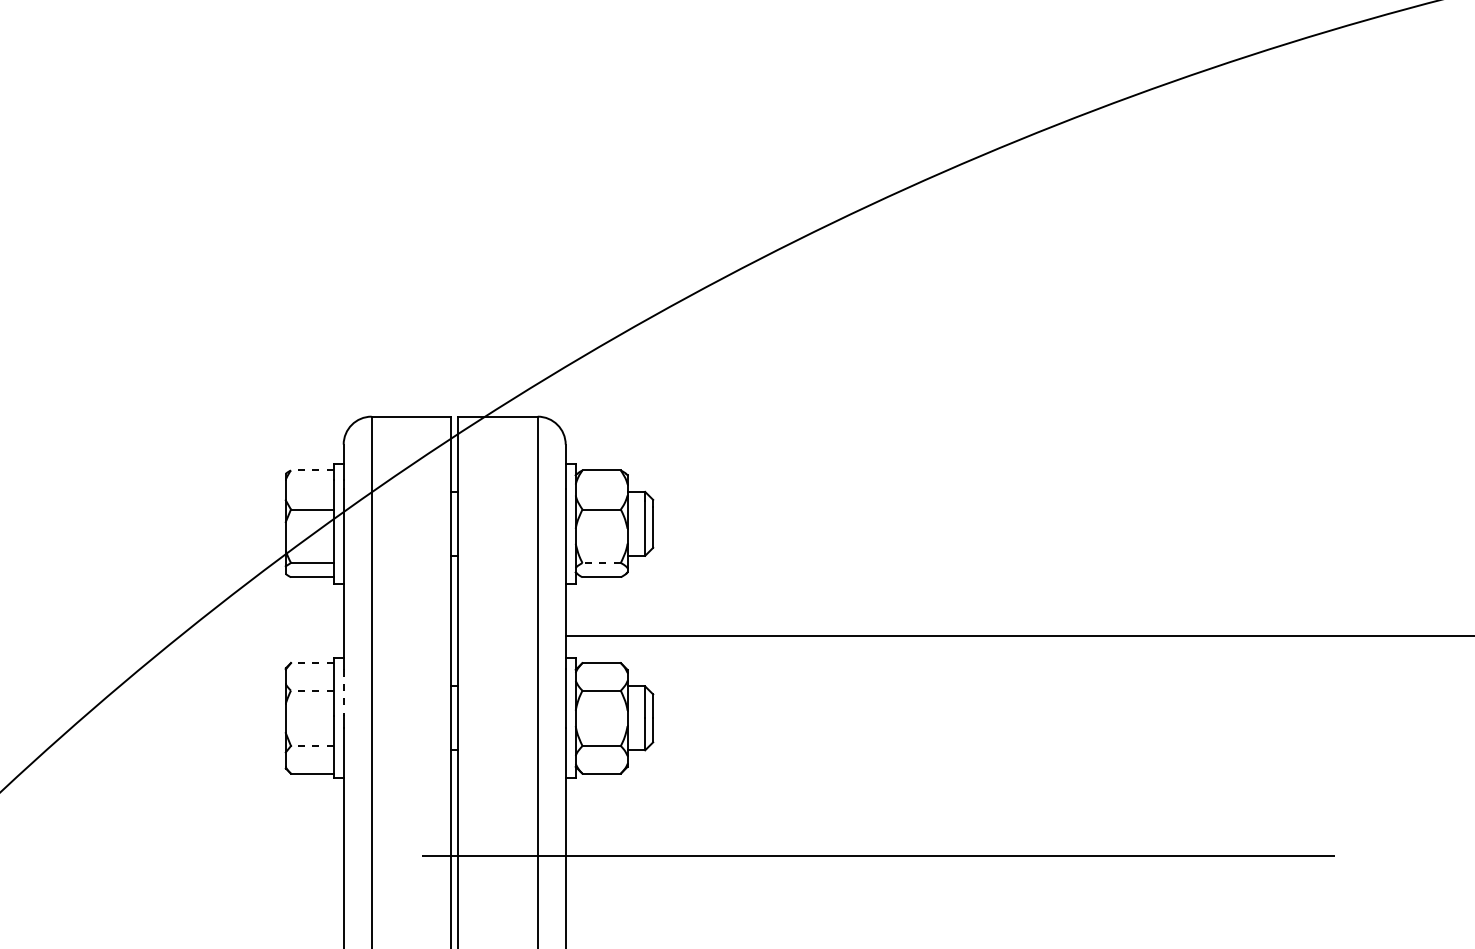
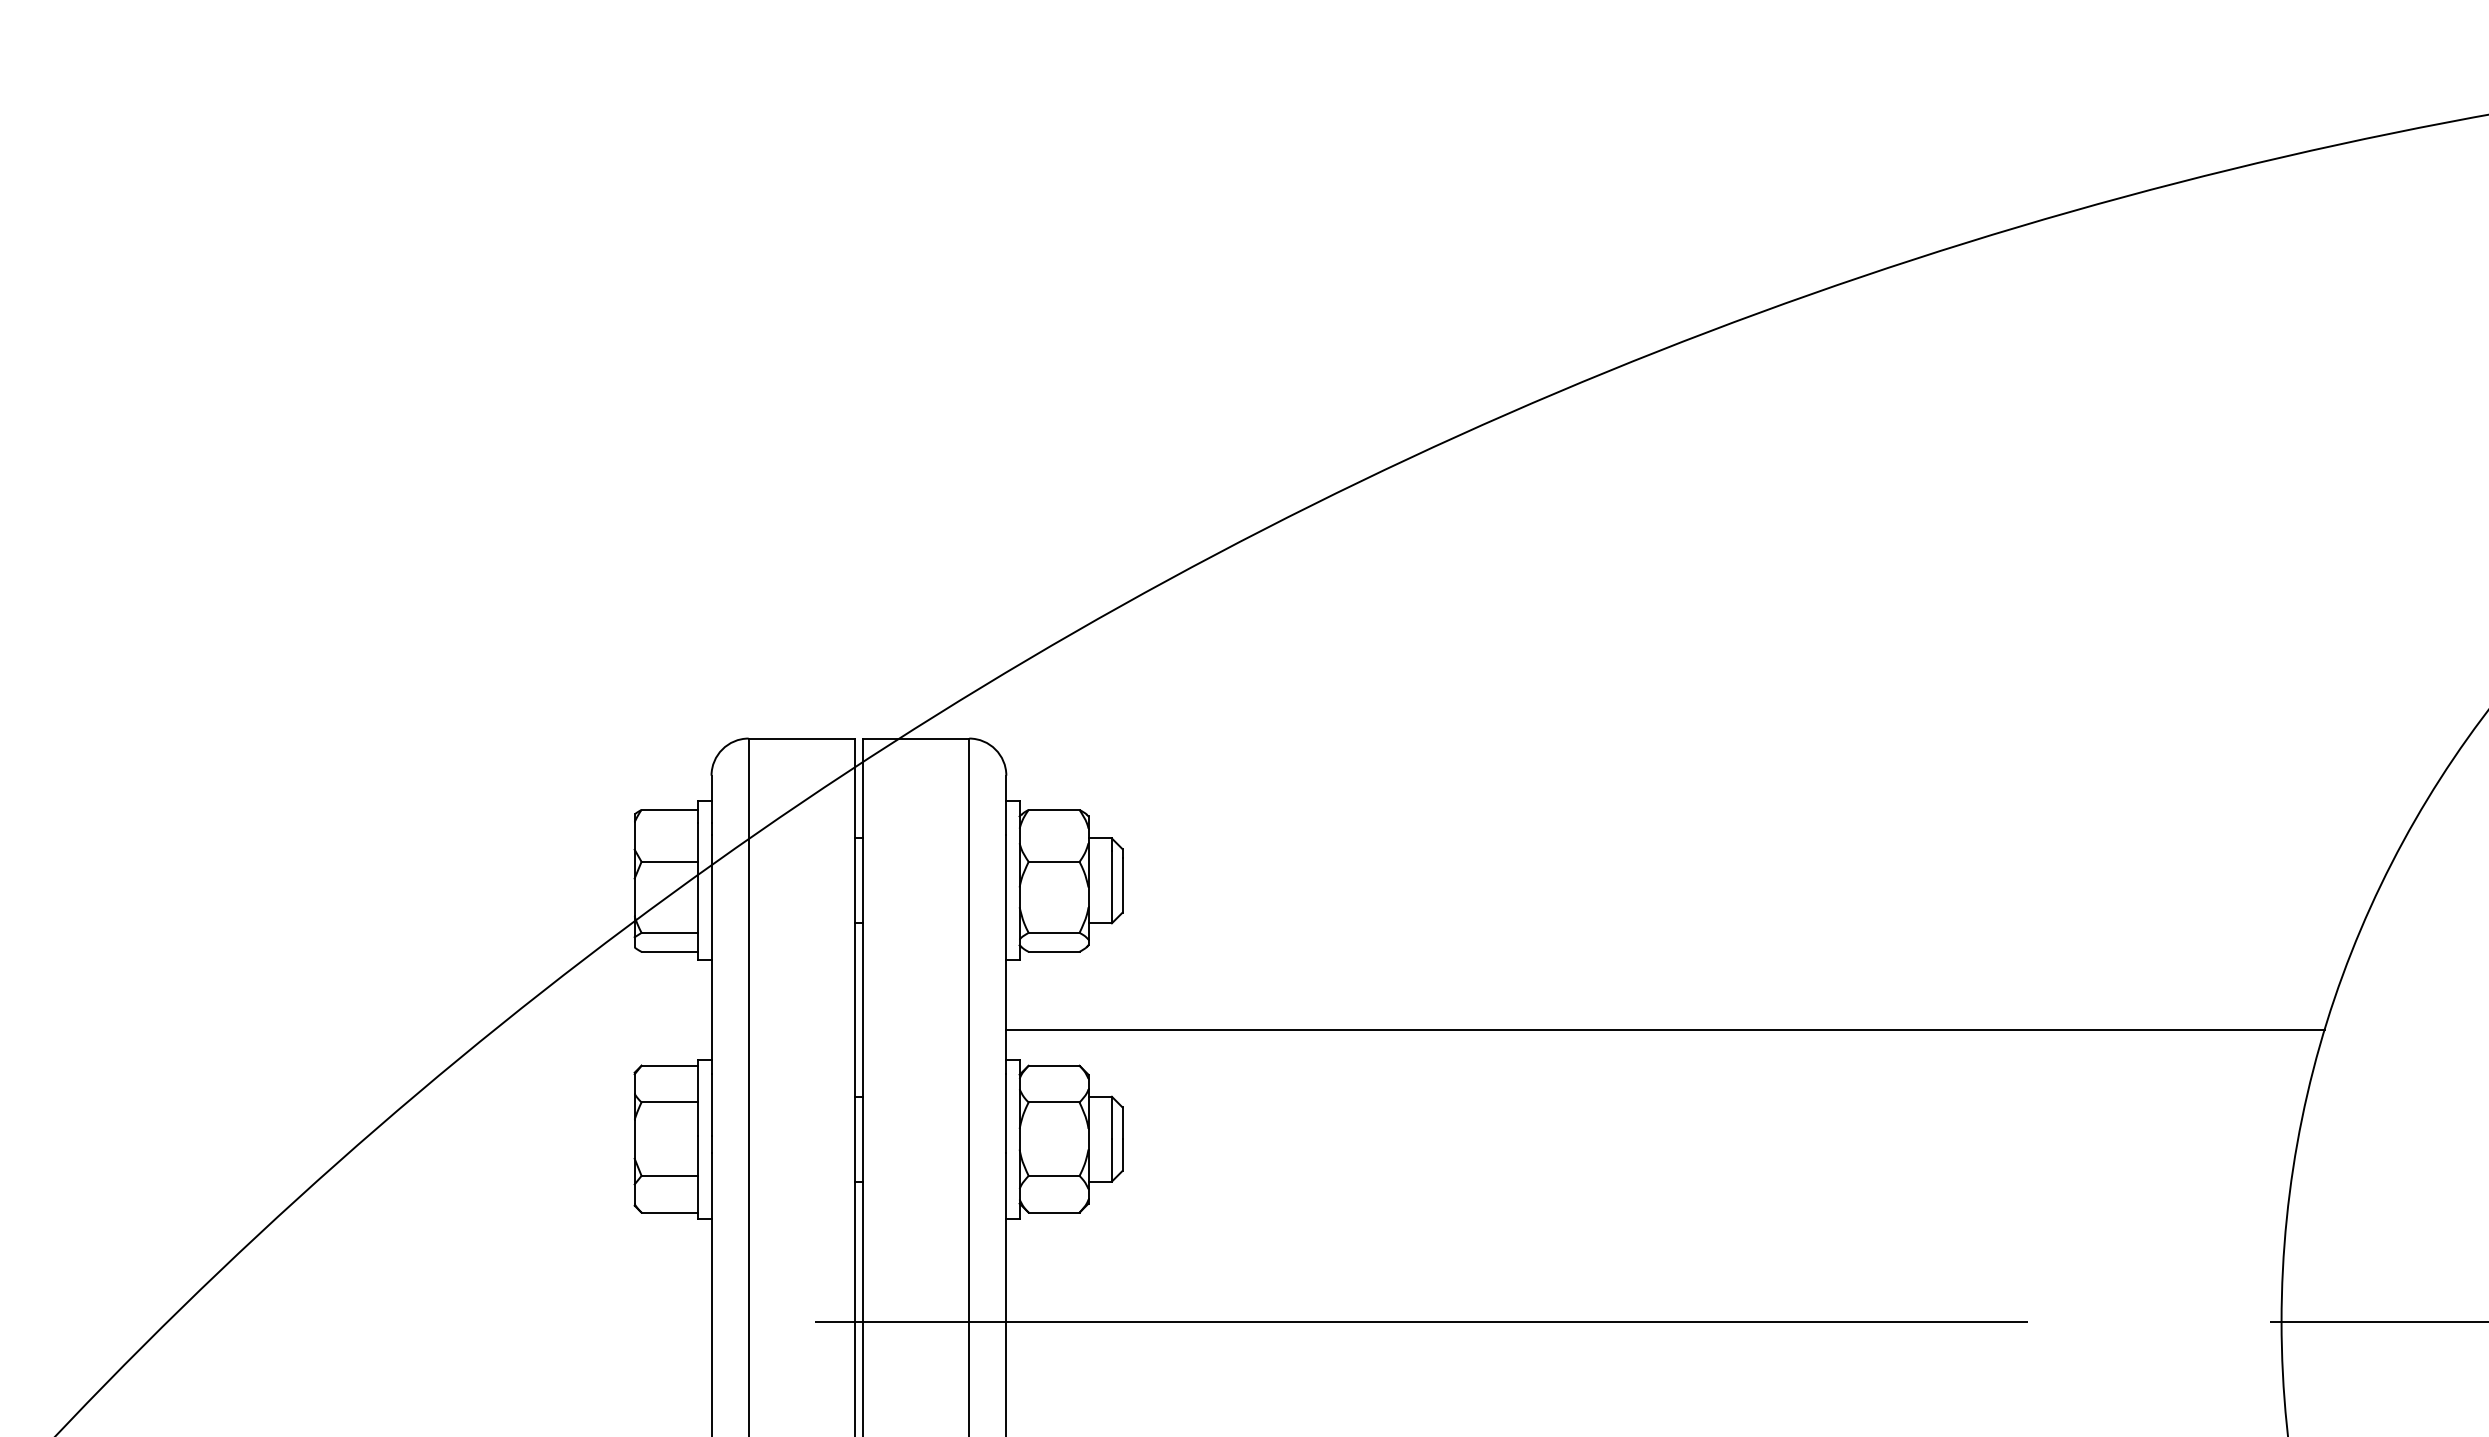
line: (312, 470) -> (669, 809), dashed -> solid
line: (601, 562) -> (1053, 932), dashed -> solid
line: (312, 662) -> (669, 1065), dashed -> solid
line: (312, 690) -> (669, 1102), dashed -> solid
line: (343, 693) -> (711, 1105), dashed -> solid
line: (312, 745) -> (669, 1175), dashed -> solid

